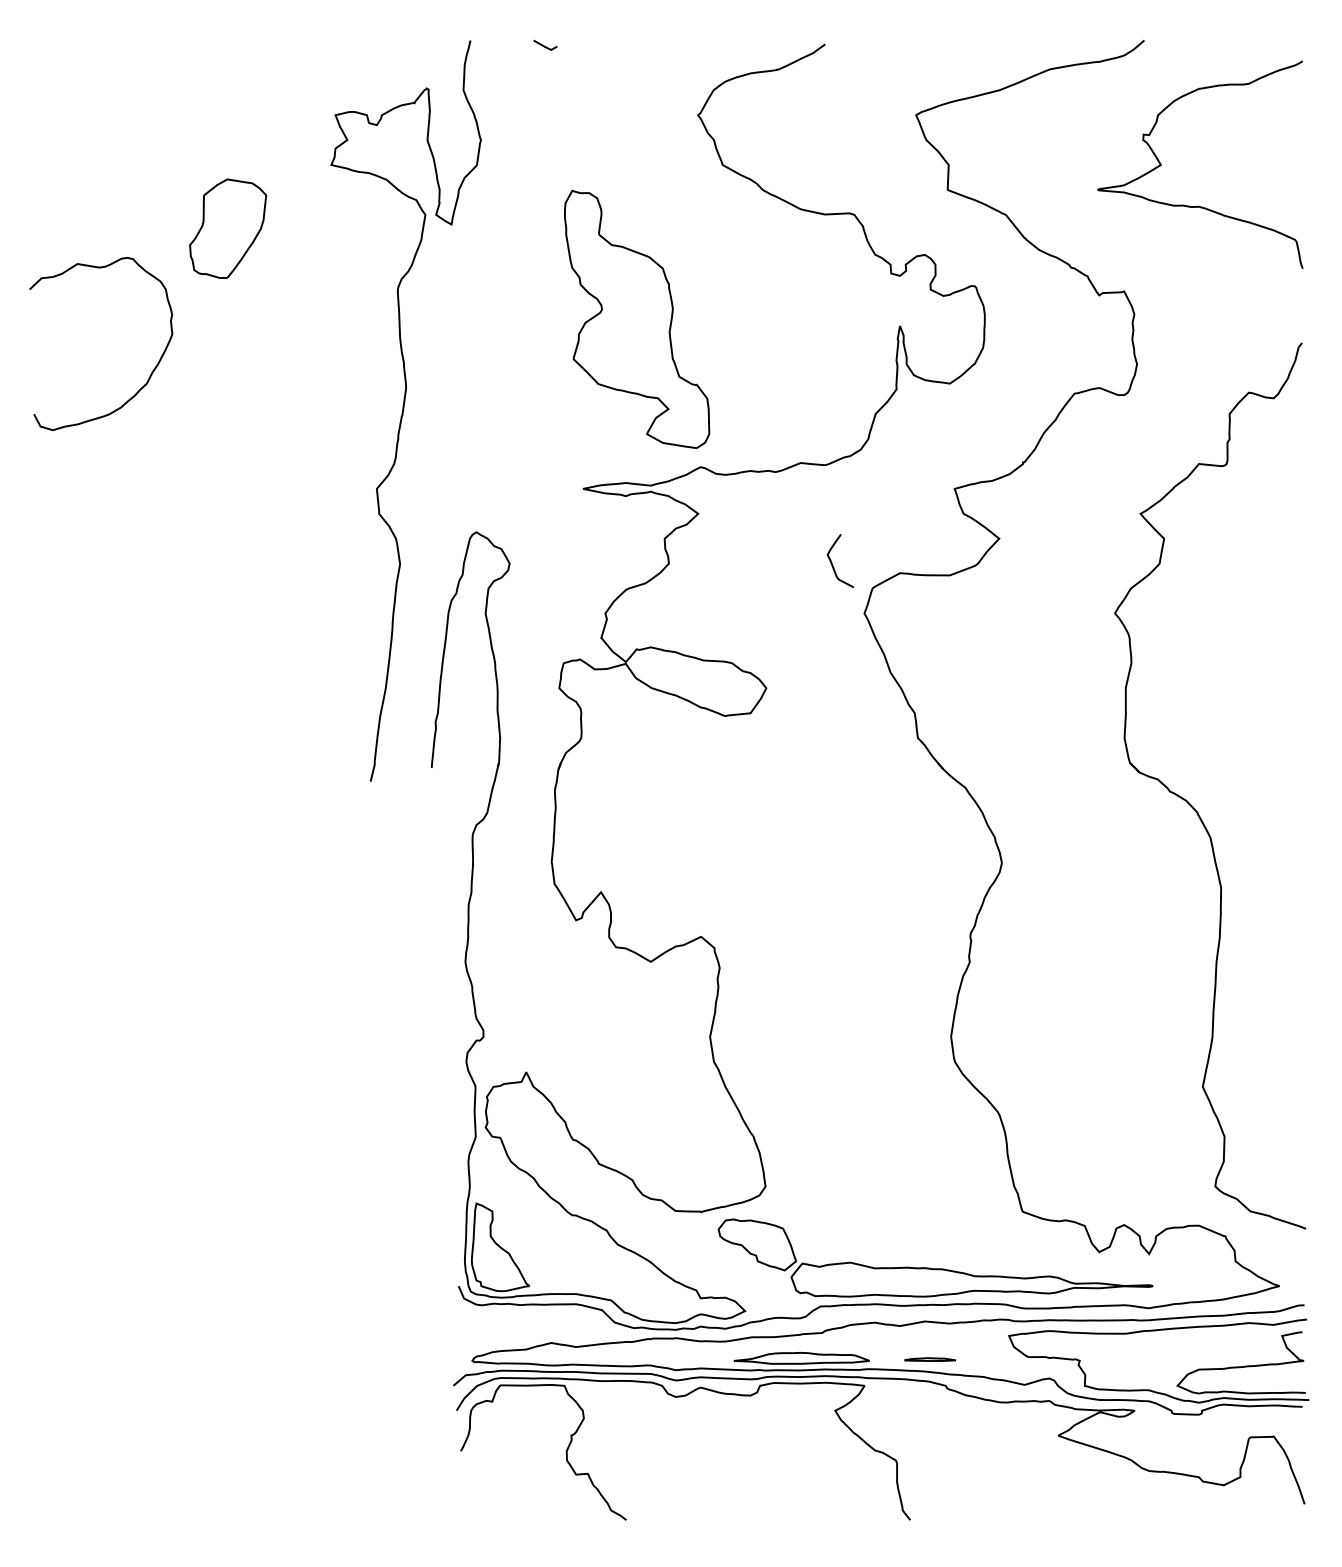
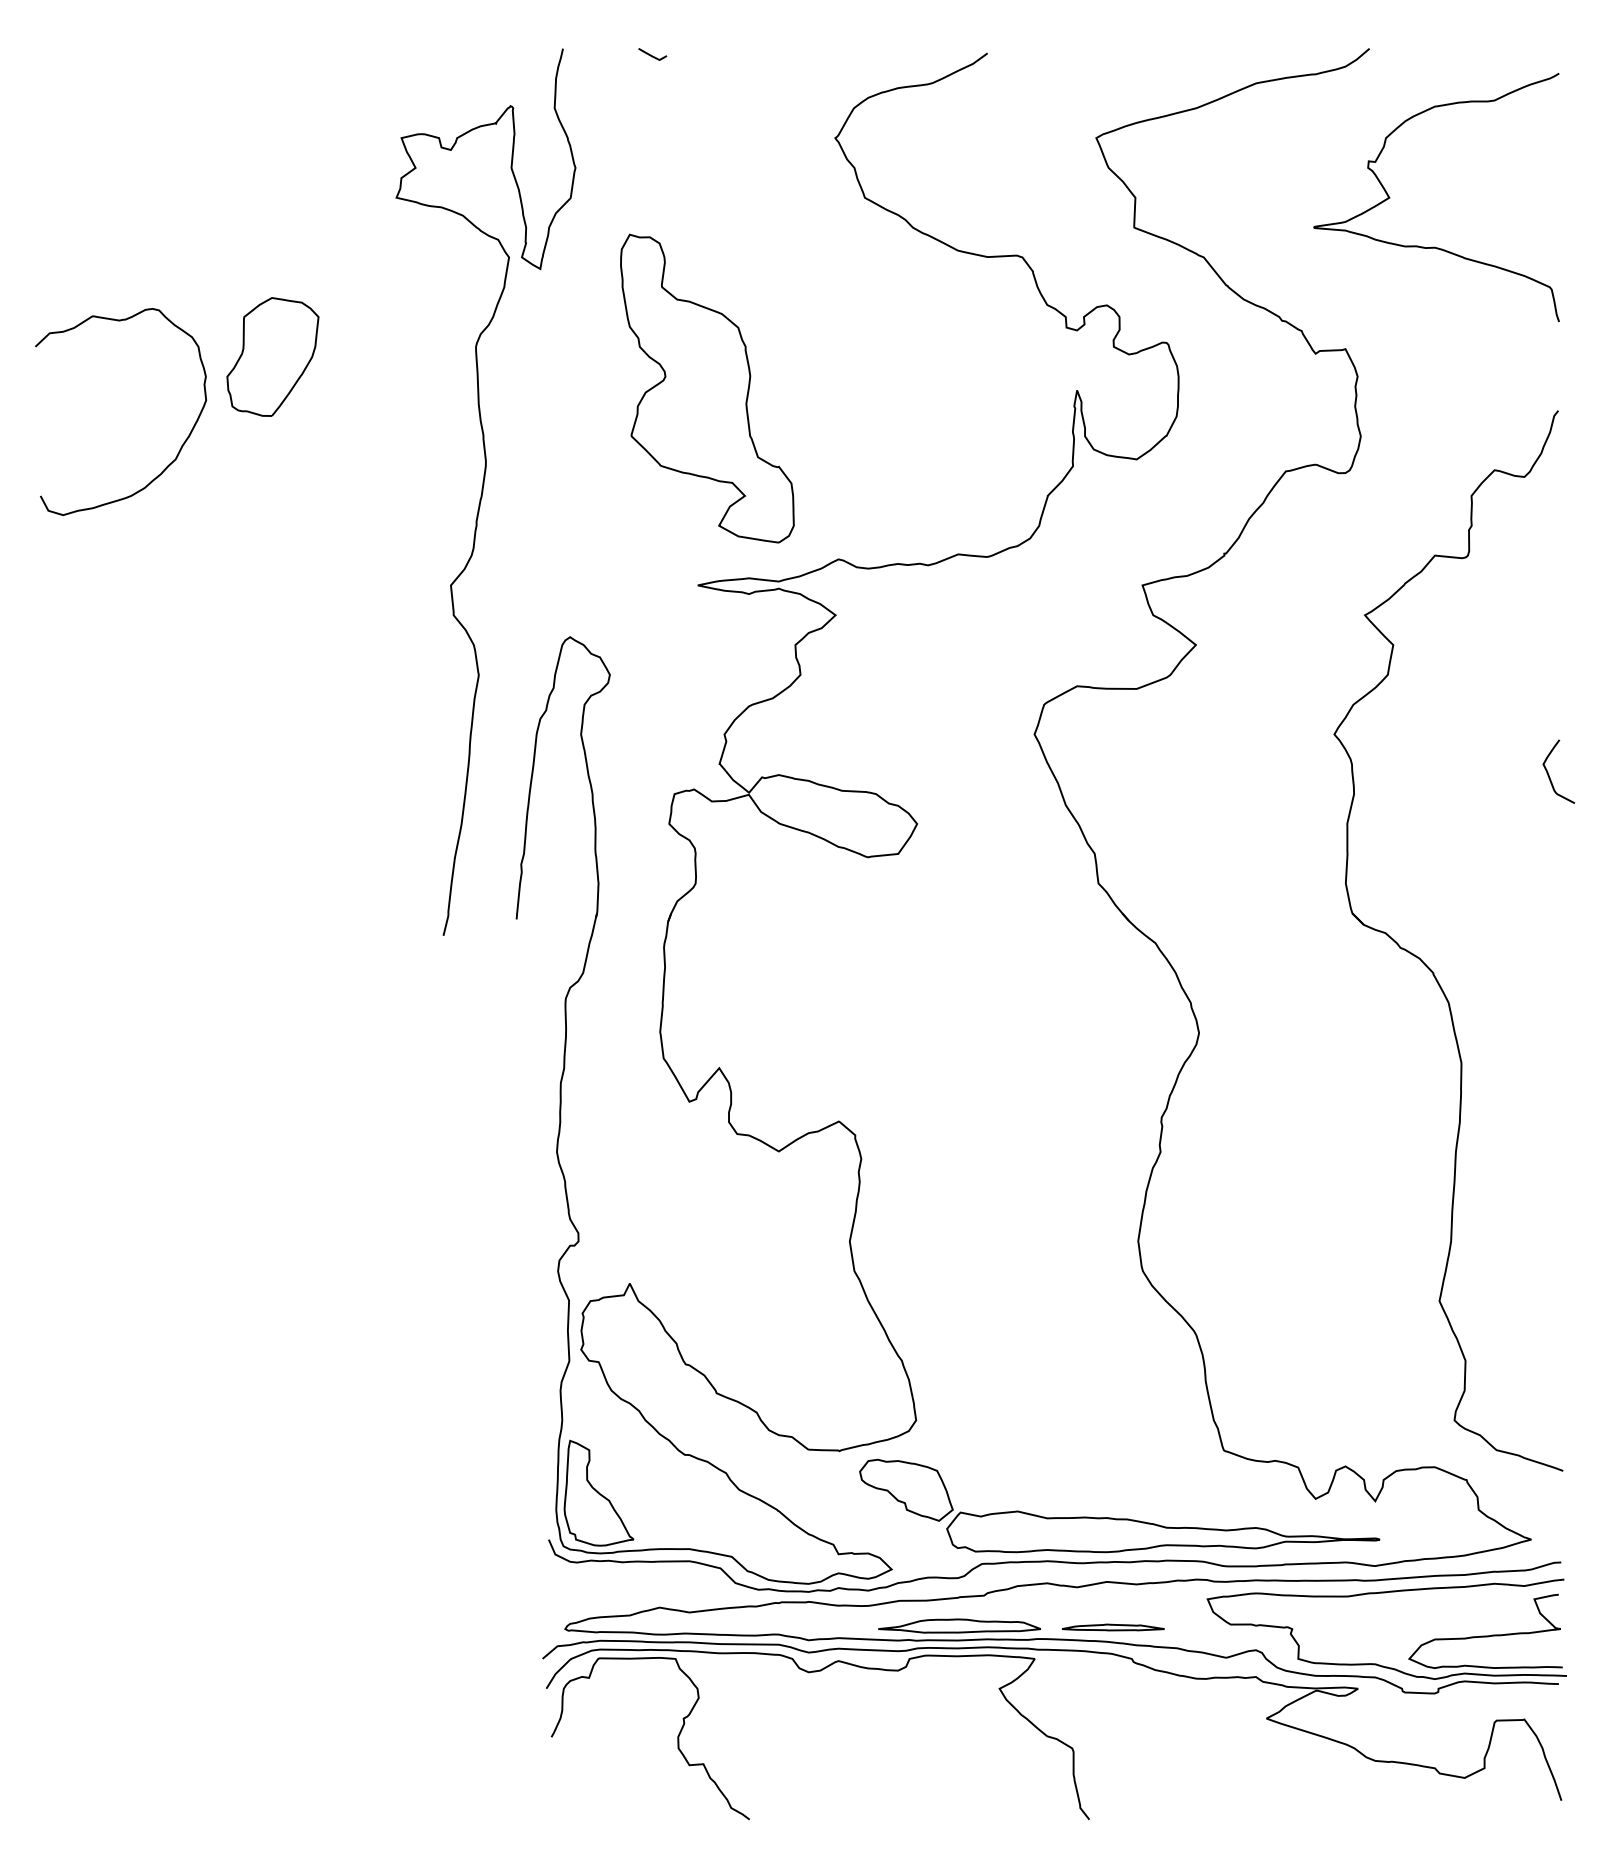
part: (227, 228) -> (272, 356), moved
part: (637, 319) -> (707, 388), moved
curve: (832, 563) -> (1549, 774), moved
part: (930, 1359) -> (1113, 1627), size x1.67

